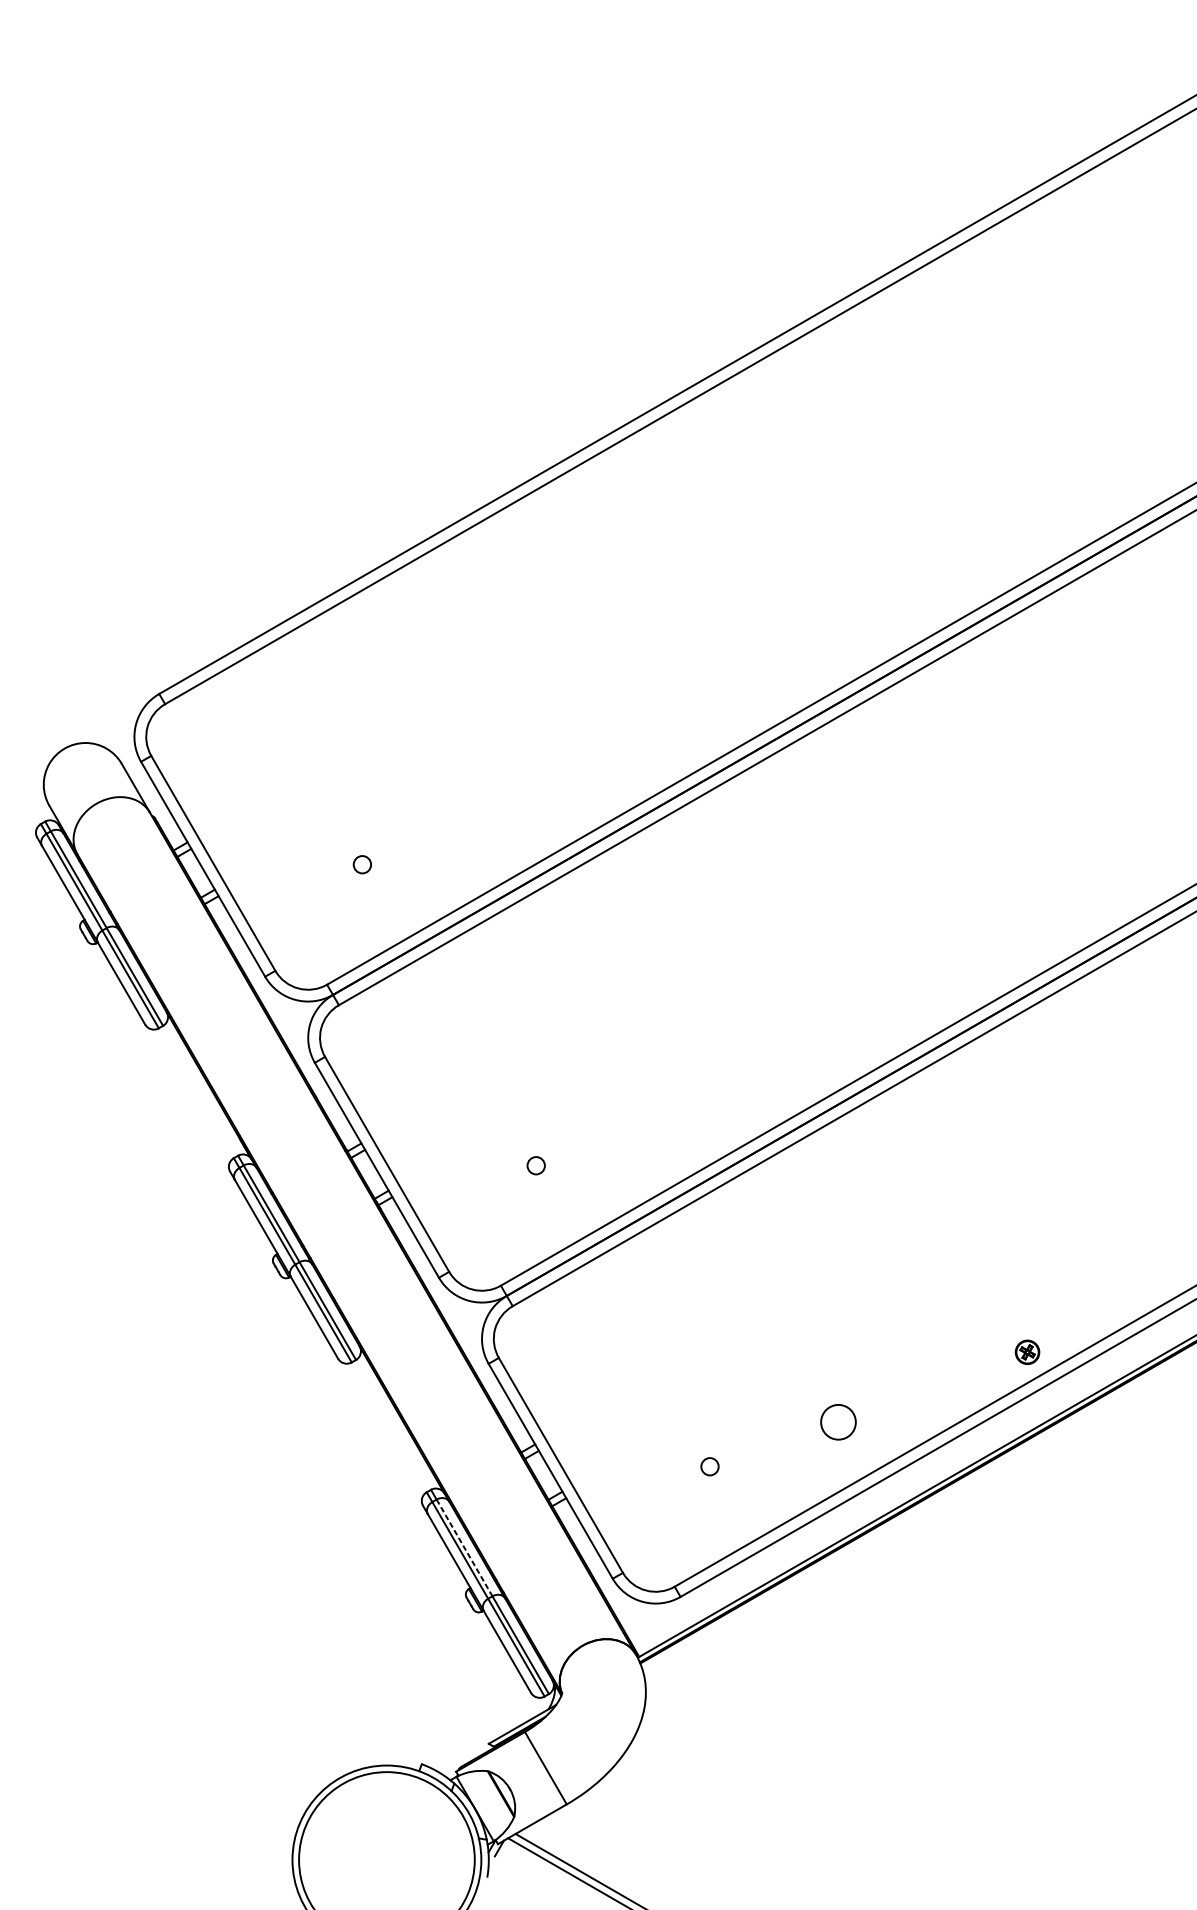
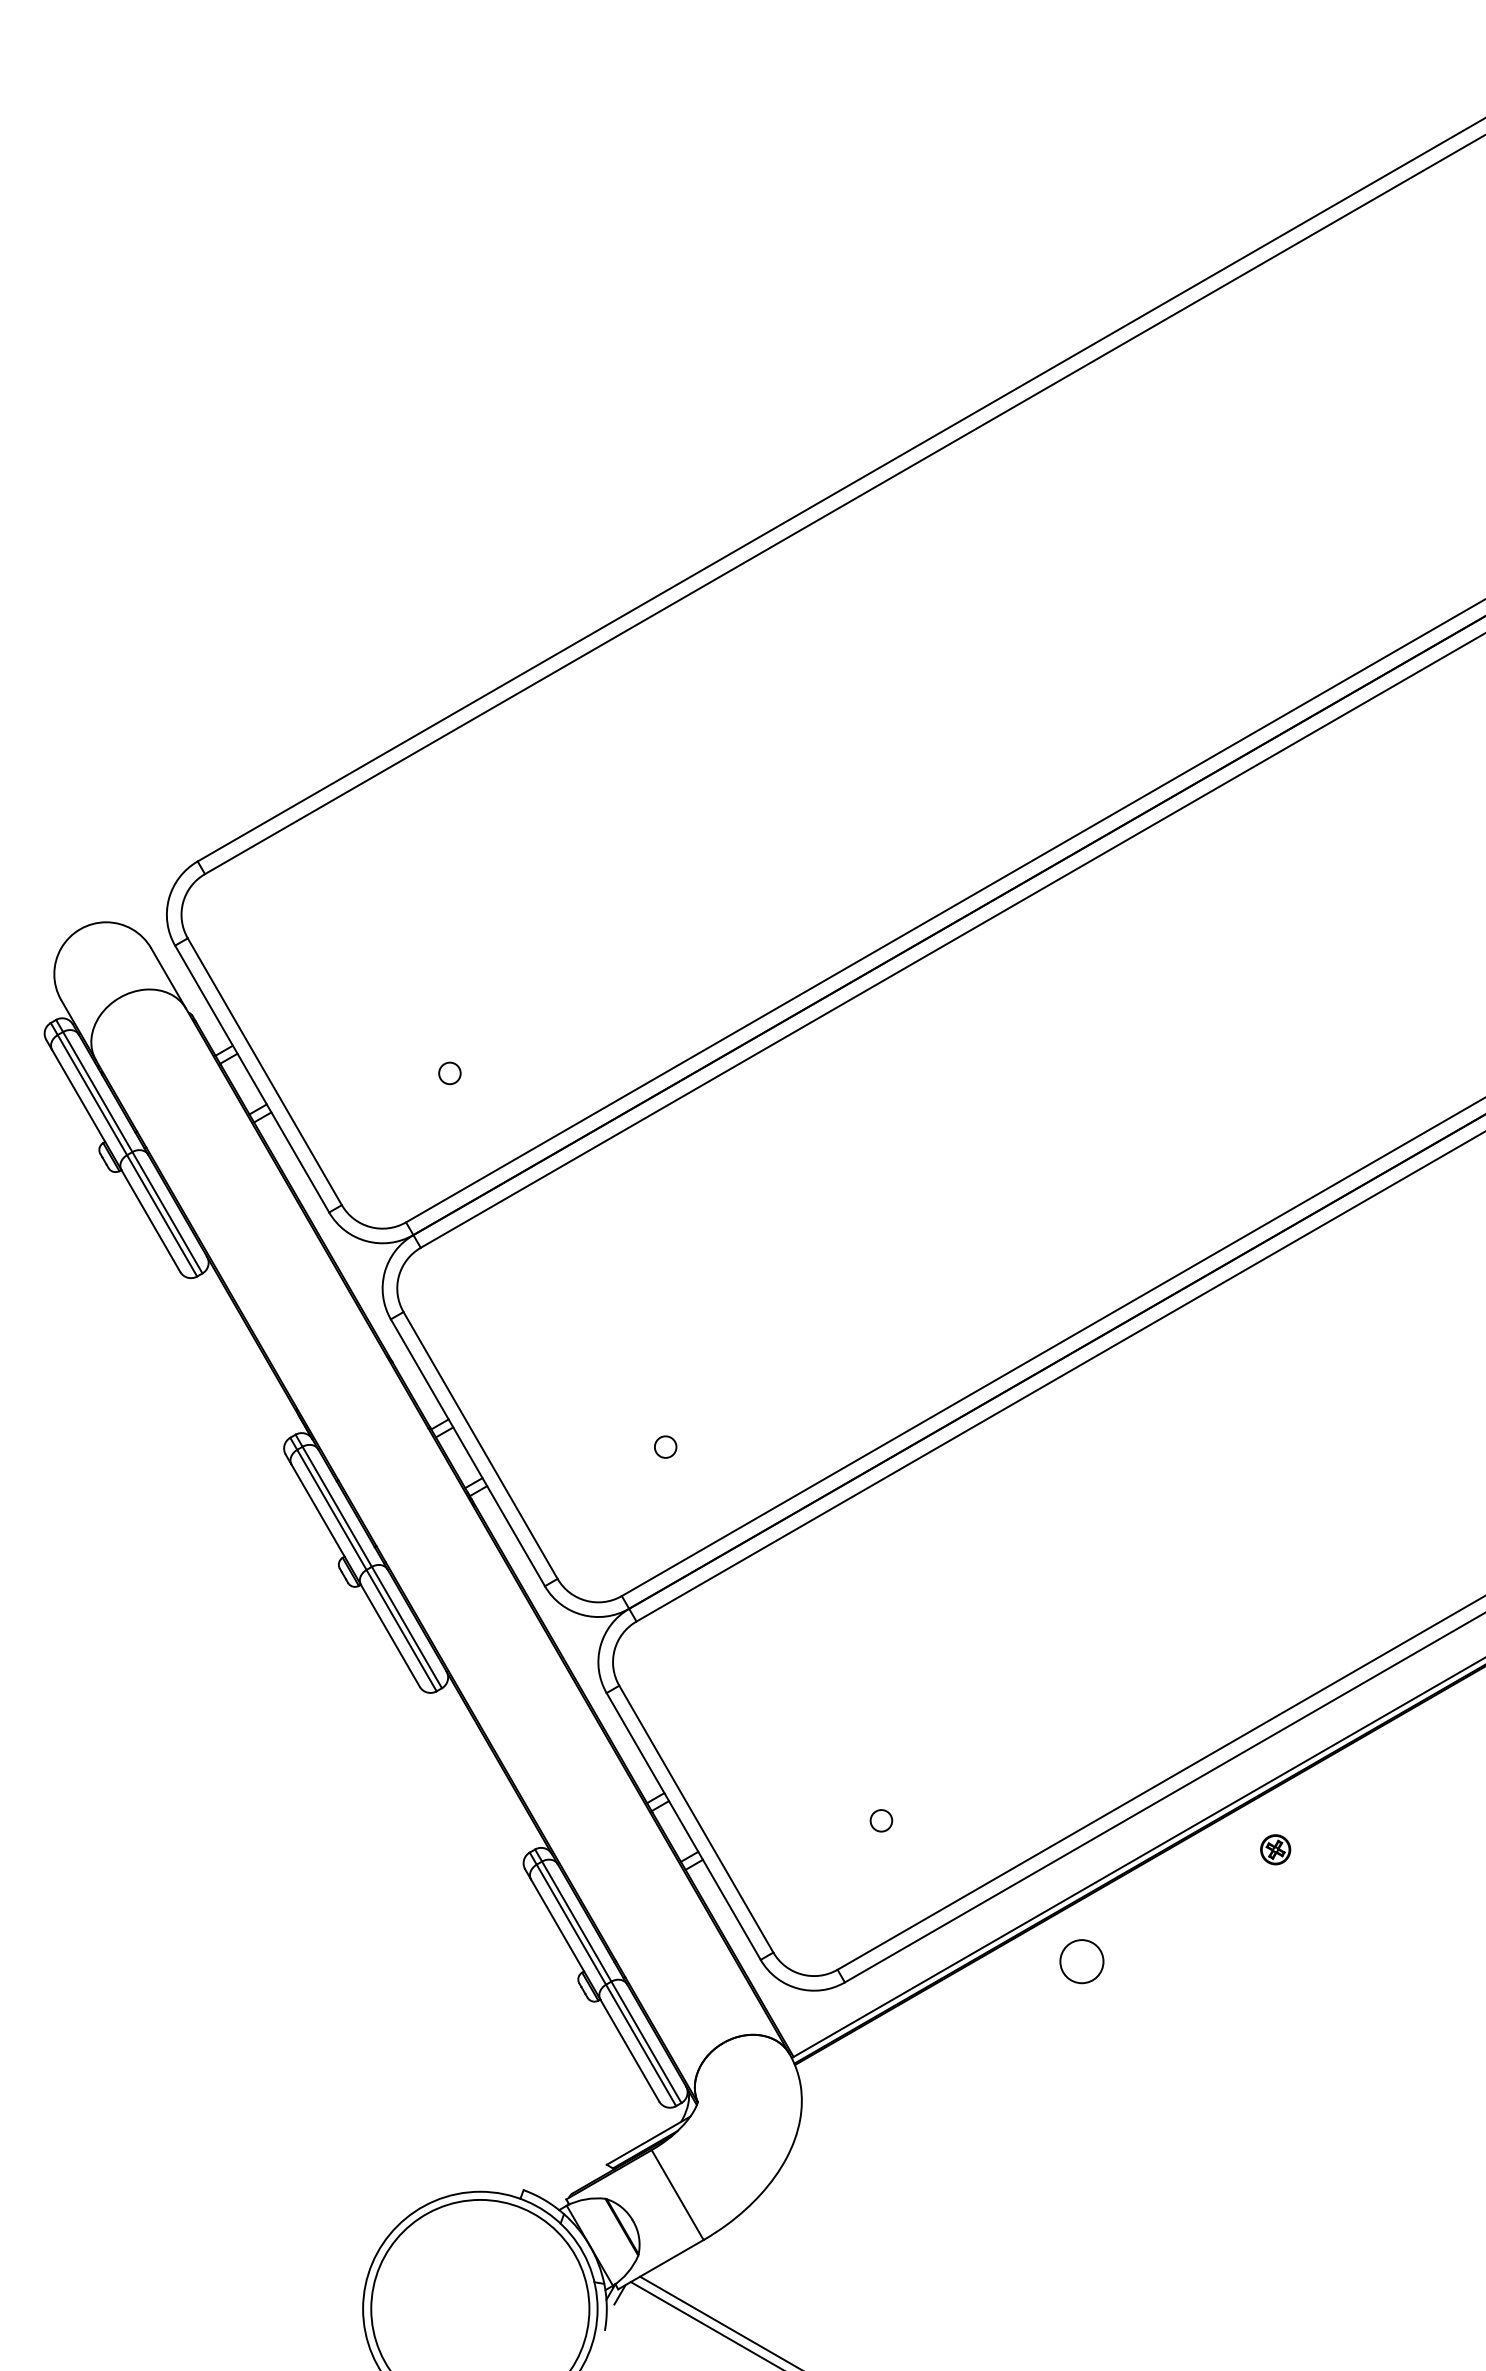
part: (1027, 1352) -> (1275, 1849), moved
circle: (838, 1422) -> (1081, 1961), moved
line: (464, 1548) -> (576, 1922), dashed -> solid

